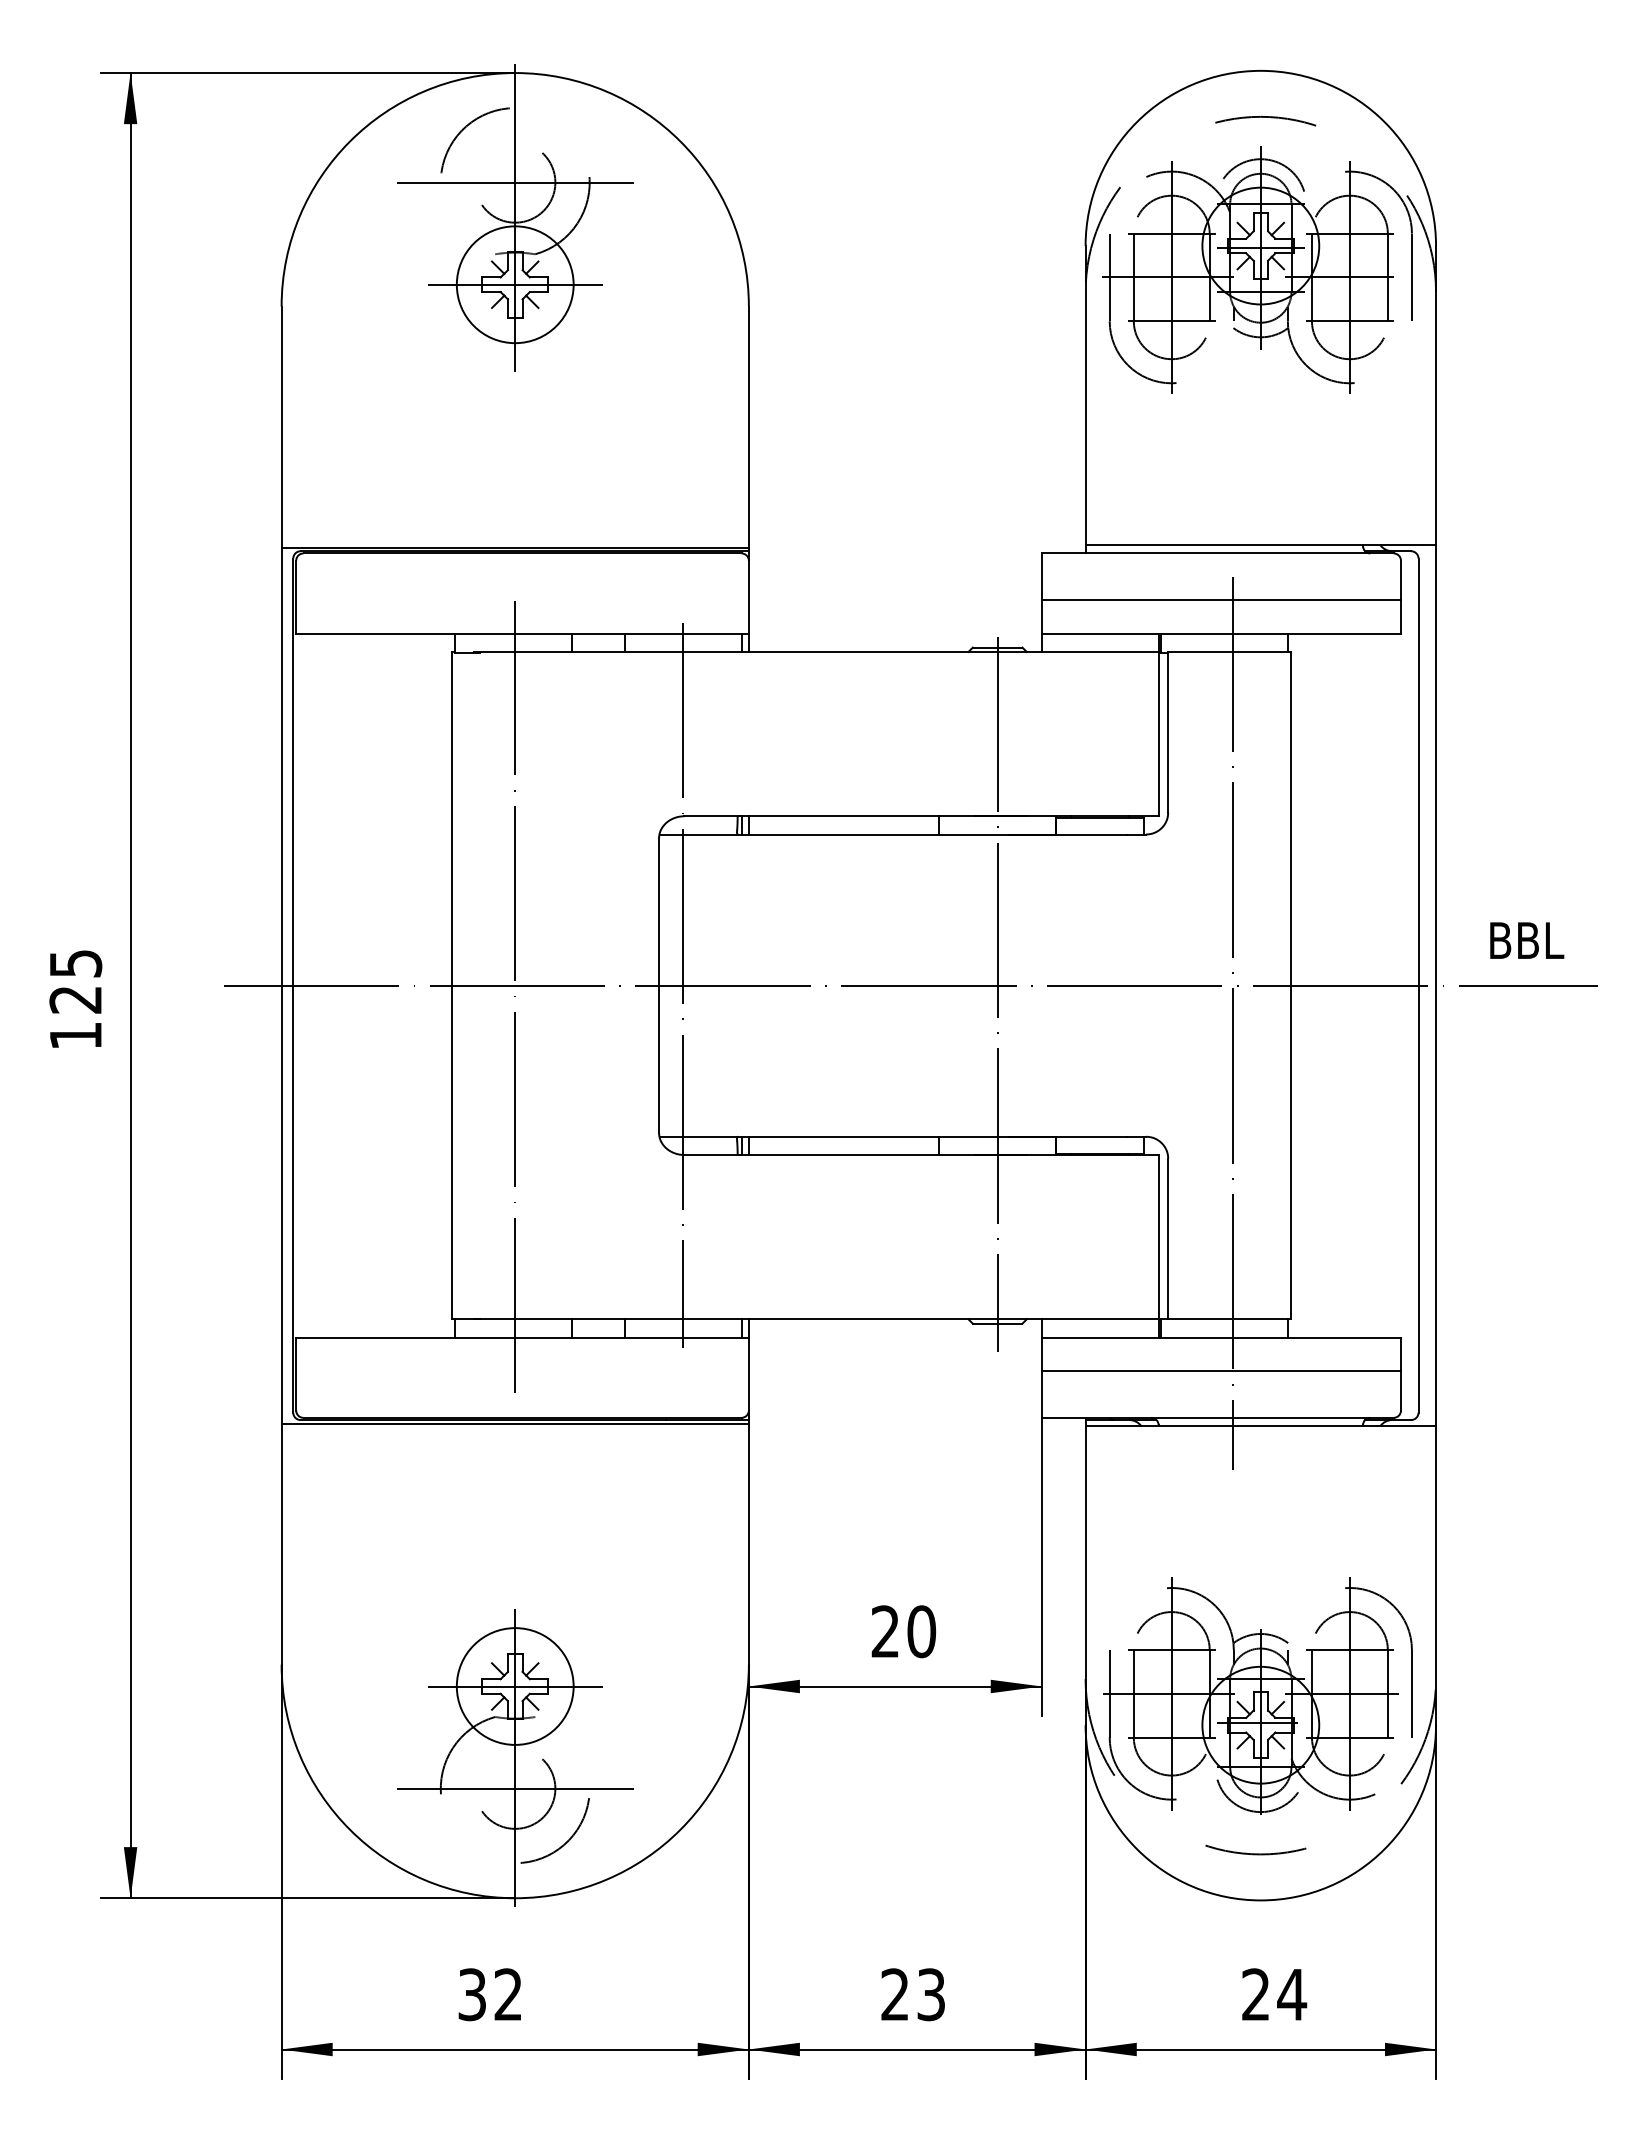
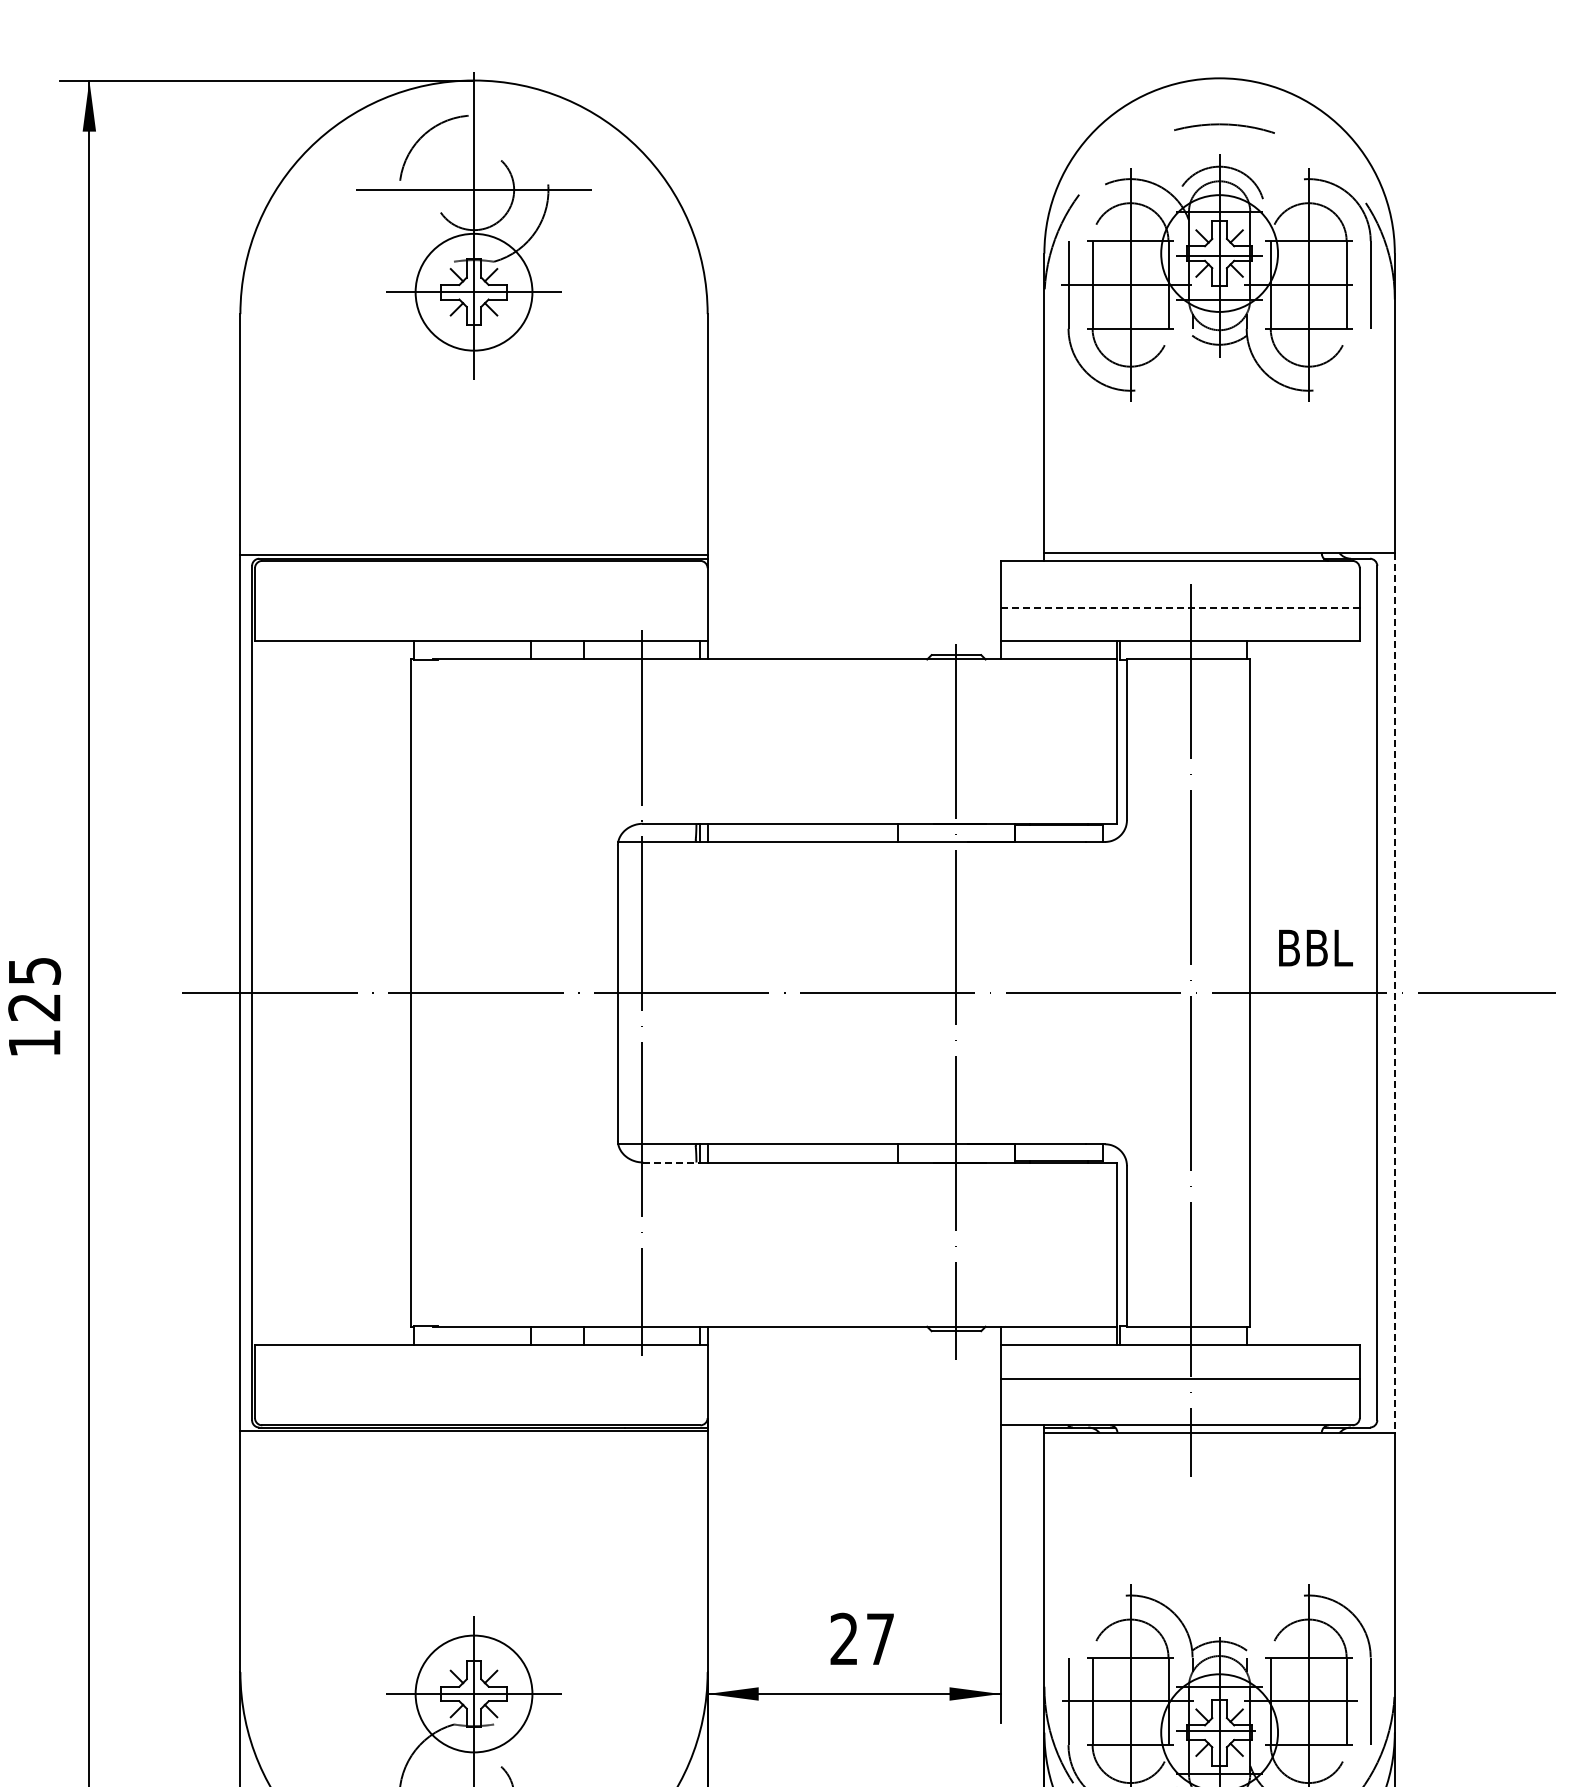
line: (1221, 600) -> (1180, 607), solid -> dashed
text: (1527, 940) -> (1316, 947), moved
line: (1436, 986) -> (1395, 993), solid -> dashed
line: (515, 996) -> (474, 1003), removed
line: (712, 1155) -> (671, 1162), solid -> dashed
text: (921, 1631) -> (880, 1638), 20 -> 27

